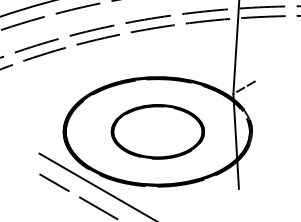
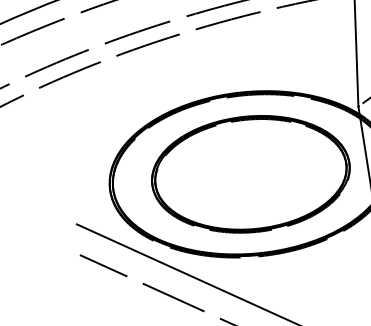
part: (157, 131) -> (250, 173), size x1.43

